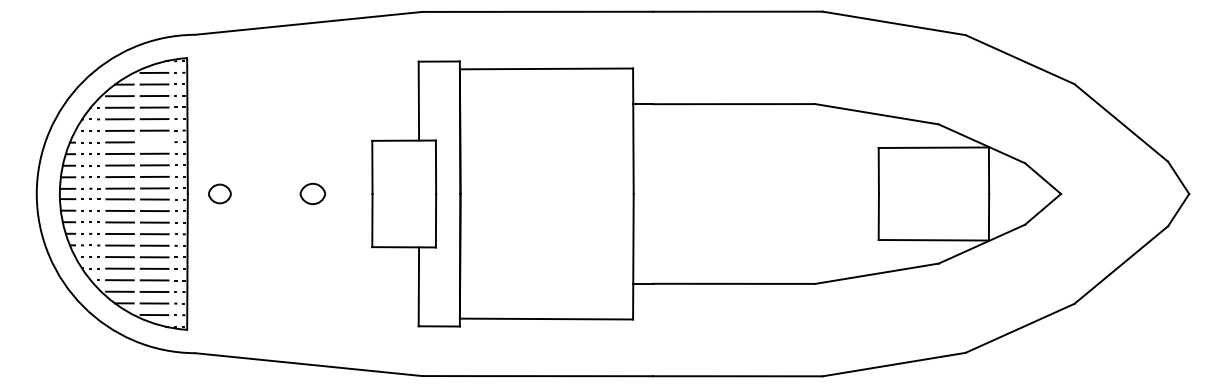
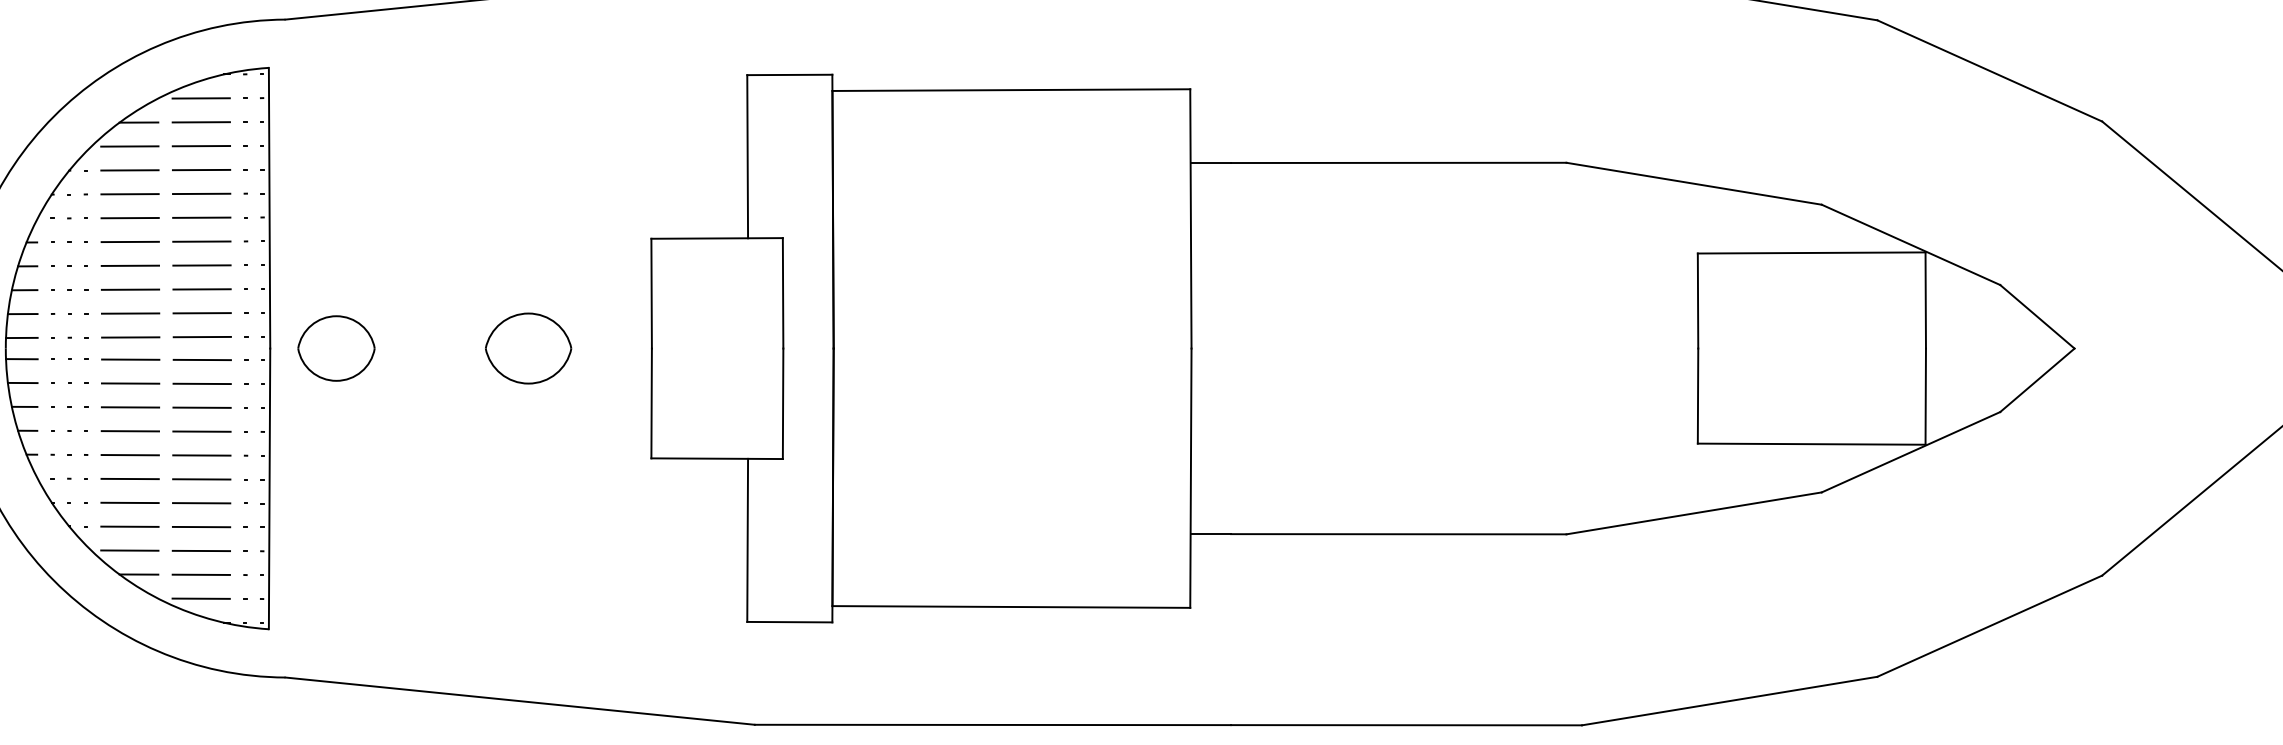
line: (154, 142) -> (201, 242), added
part: (219, 193) -> (335, 347), size x1.67
part: (312, 193) -> (527, 347), size x1.67

